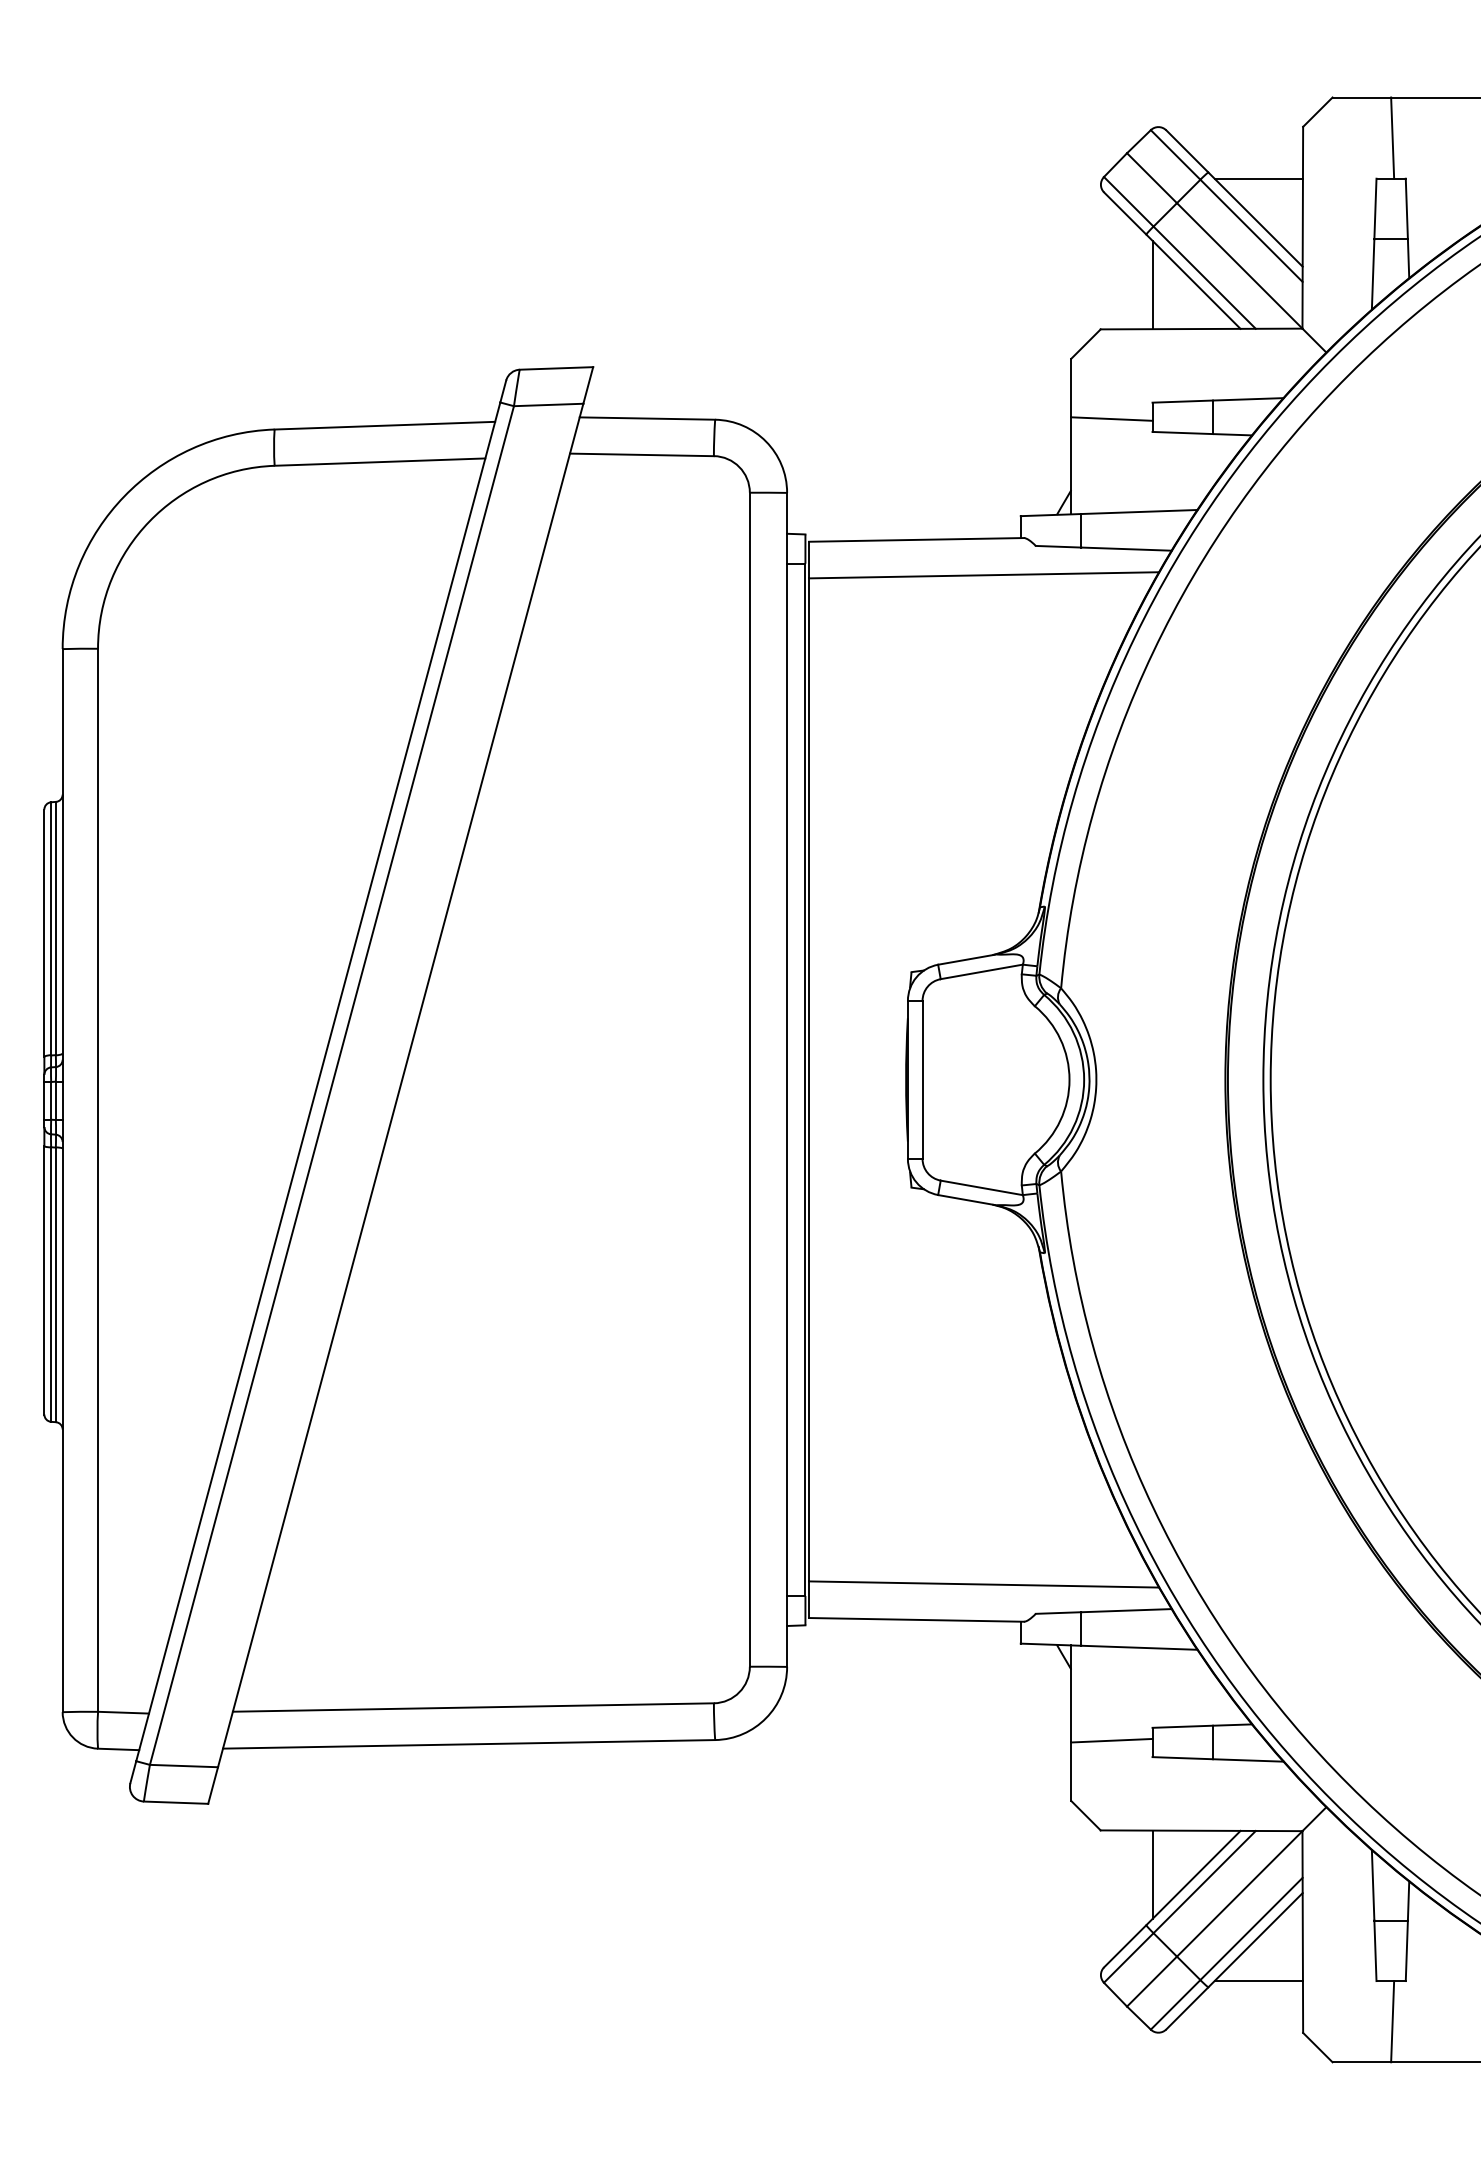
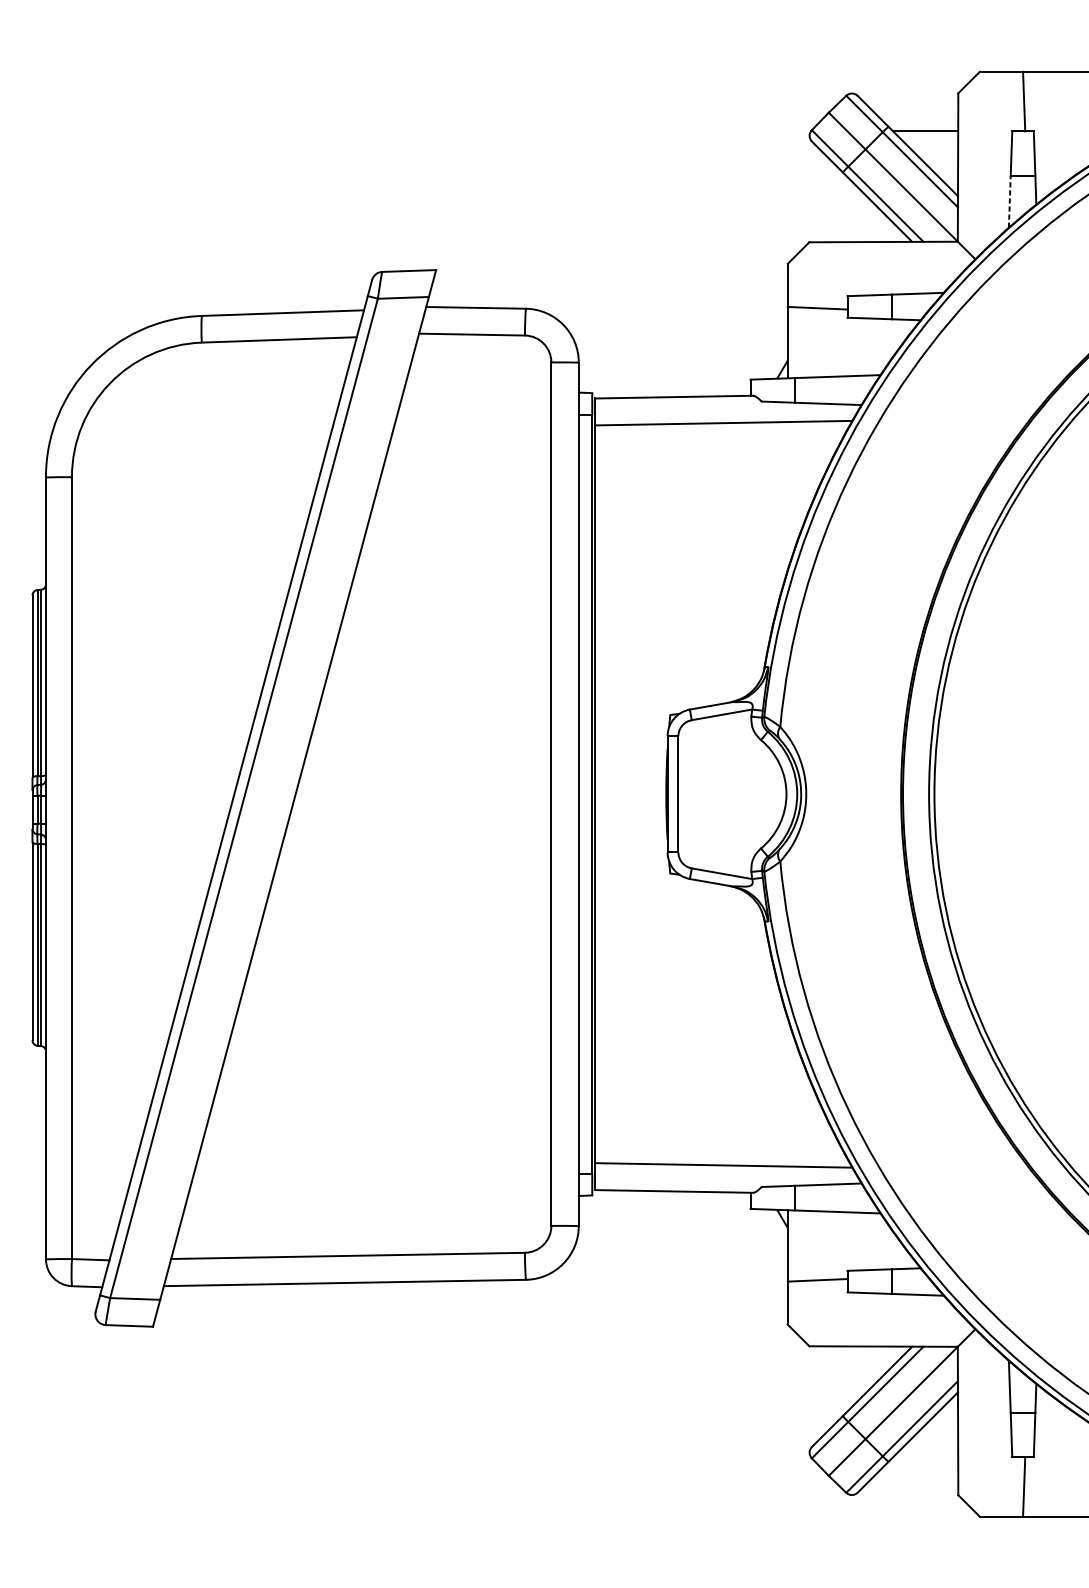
line: (1373, 273) -> (1010, 201), solid -> dashed
line: (1152, 284) -> (847, 209), removed
line: (1152, 1874) -> (847, 1378), removed
line: (1258, 1981) -> (925, 1457), removed

